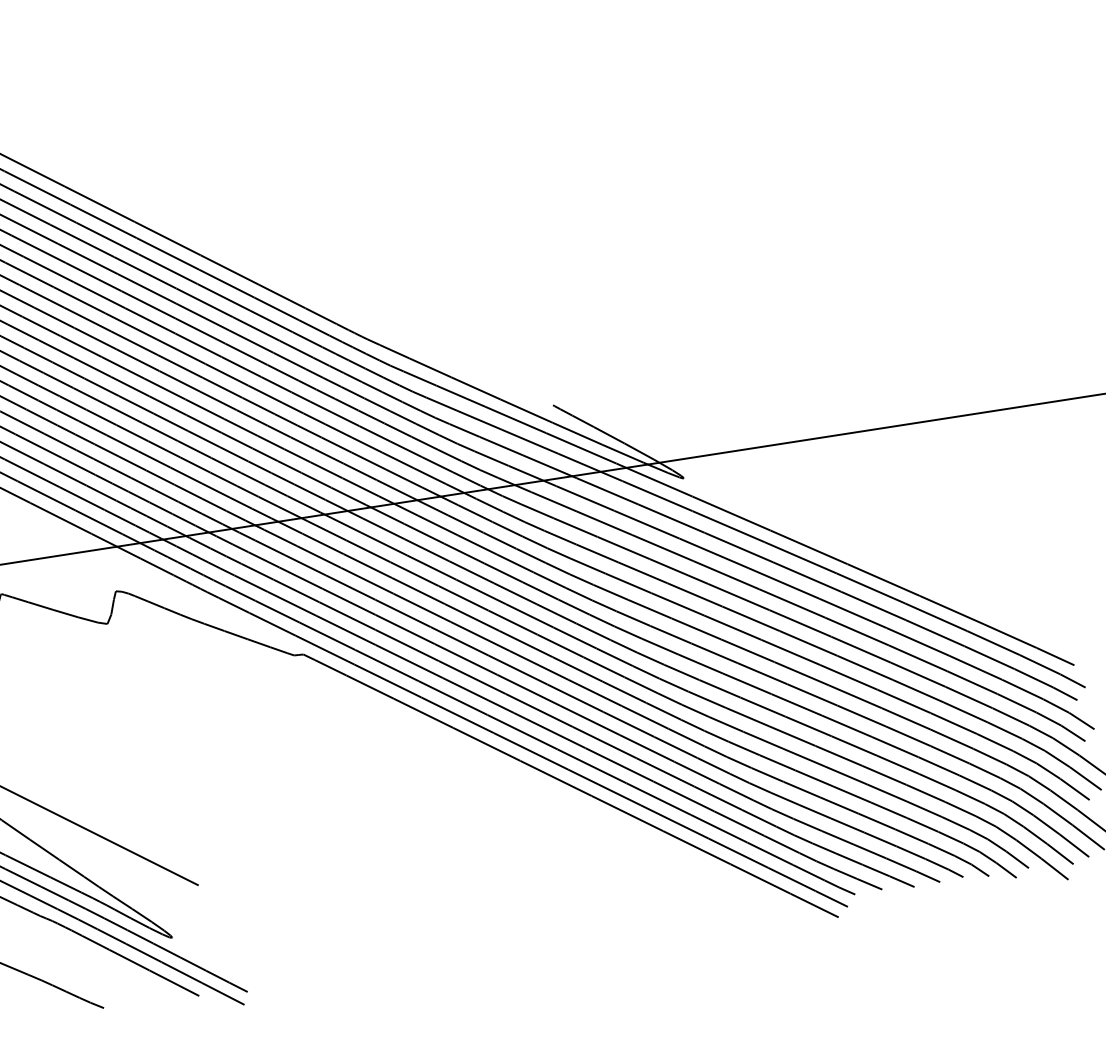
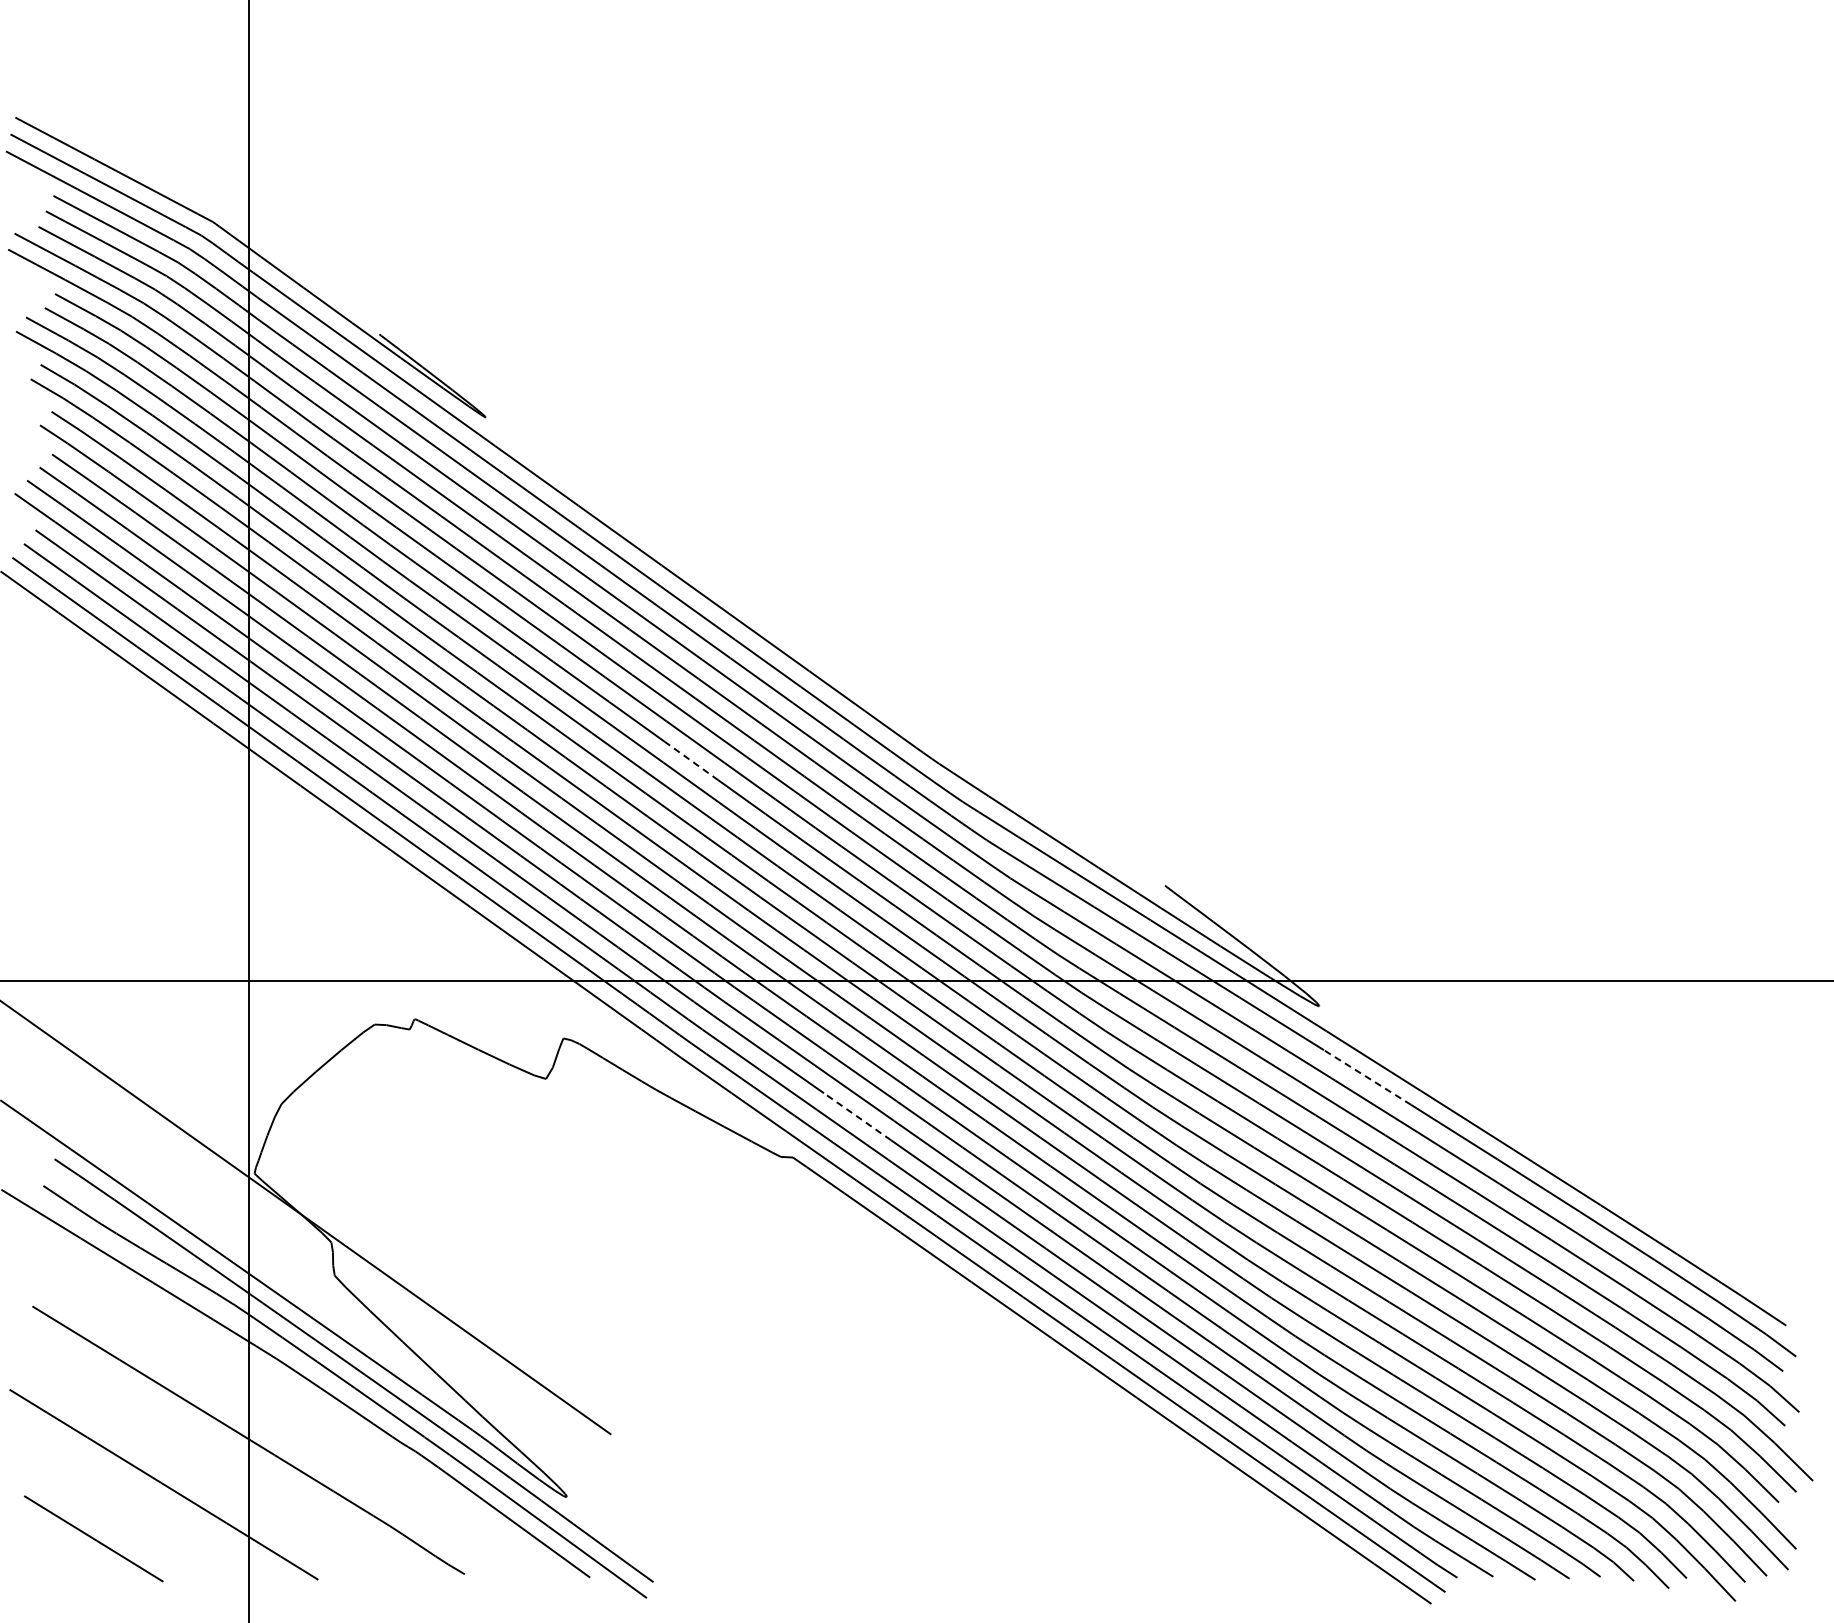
line: (180, 366) -> (691, 761), solid -> dashed
line: (728, 526) -> (1367, 1077), solid -> dashed
line: (347, 615) -> (857, 1116), solid -> dashed

